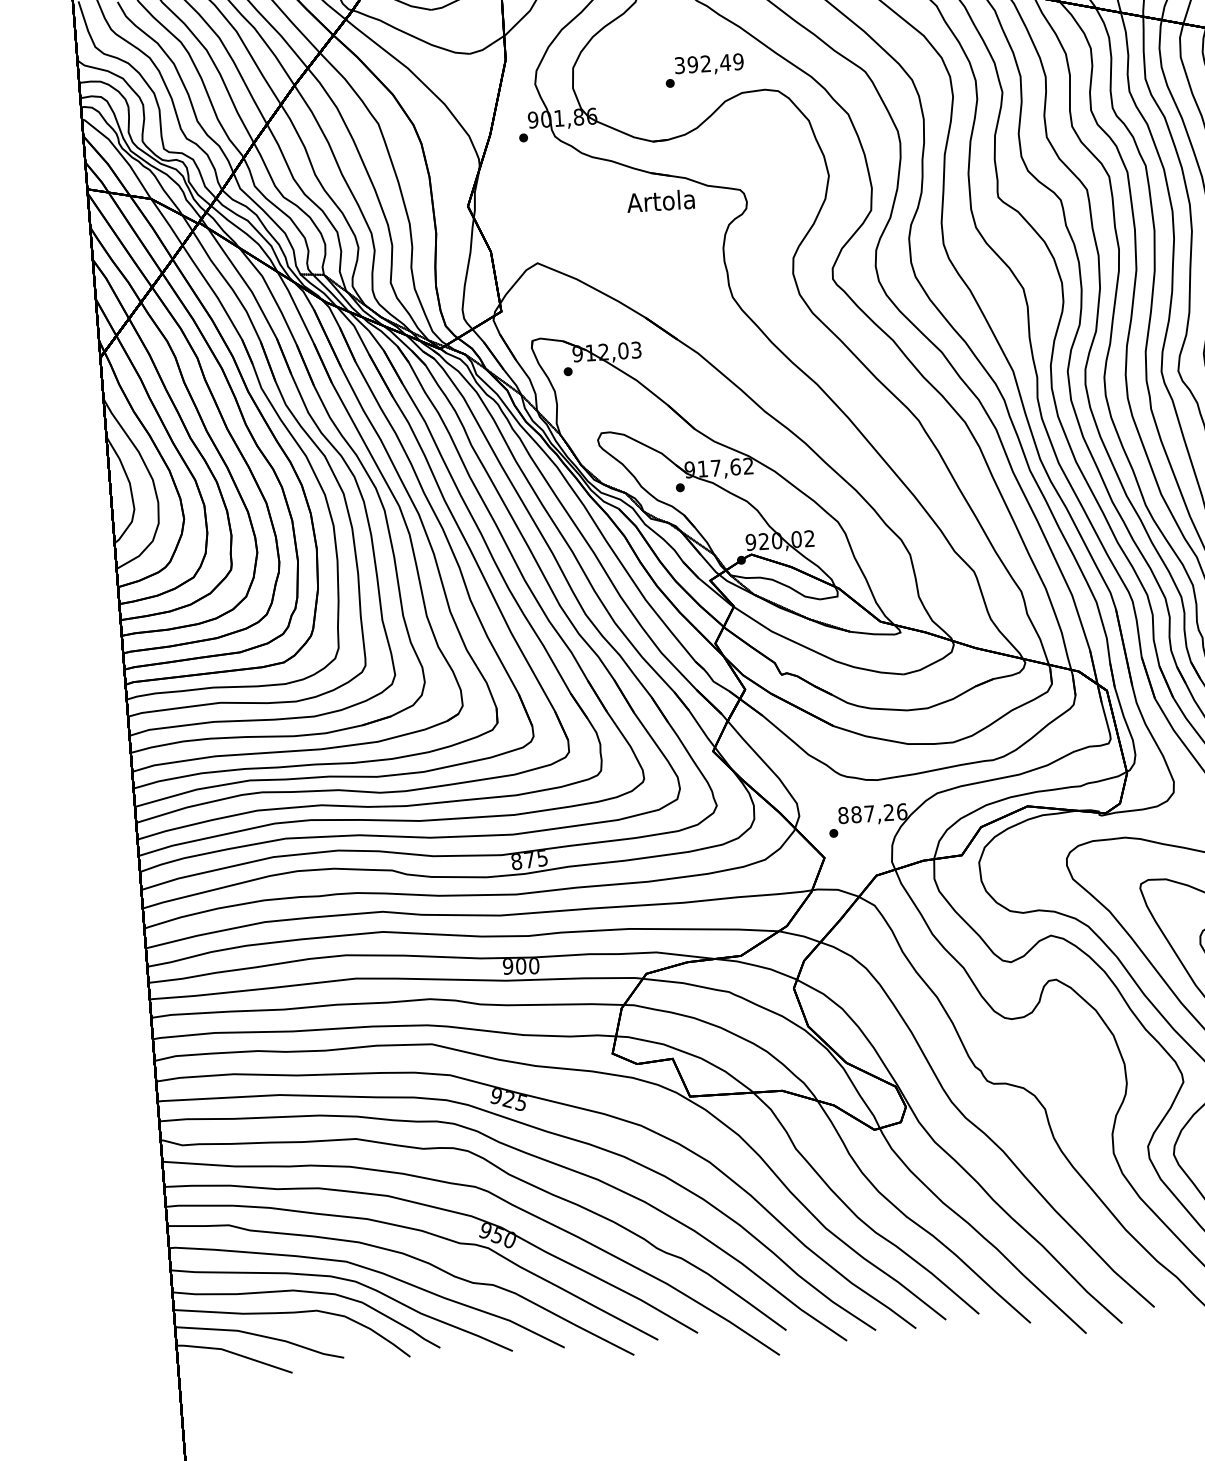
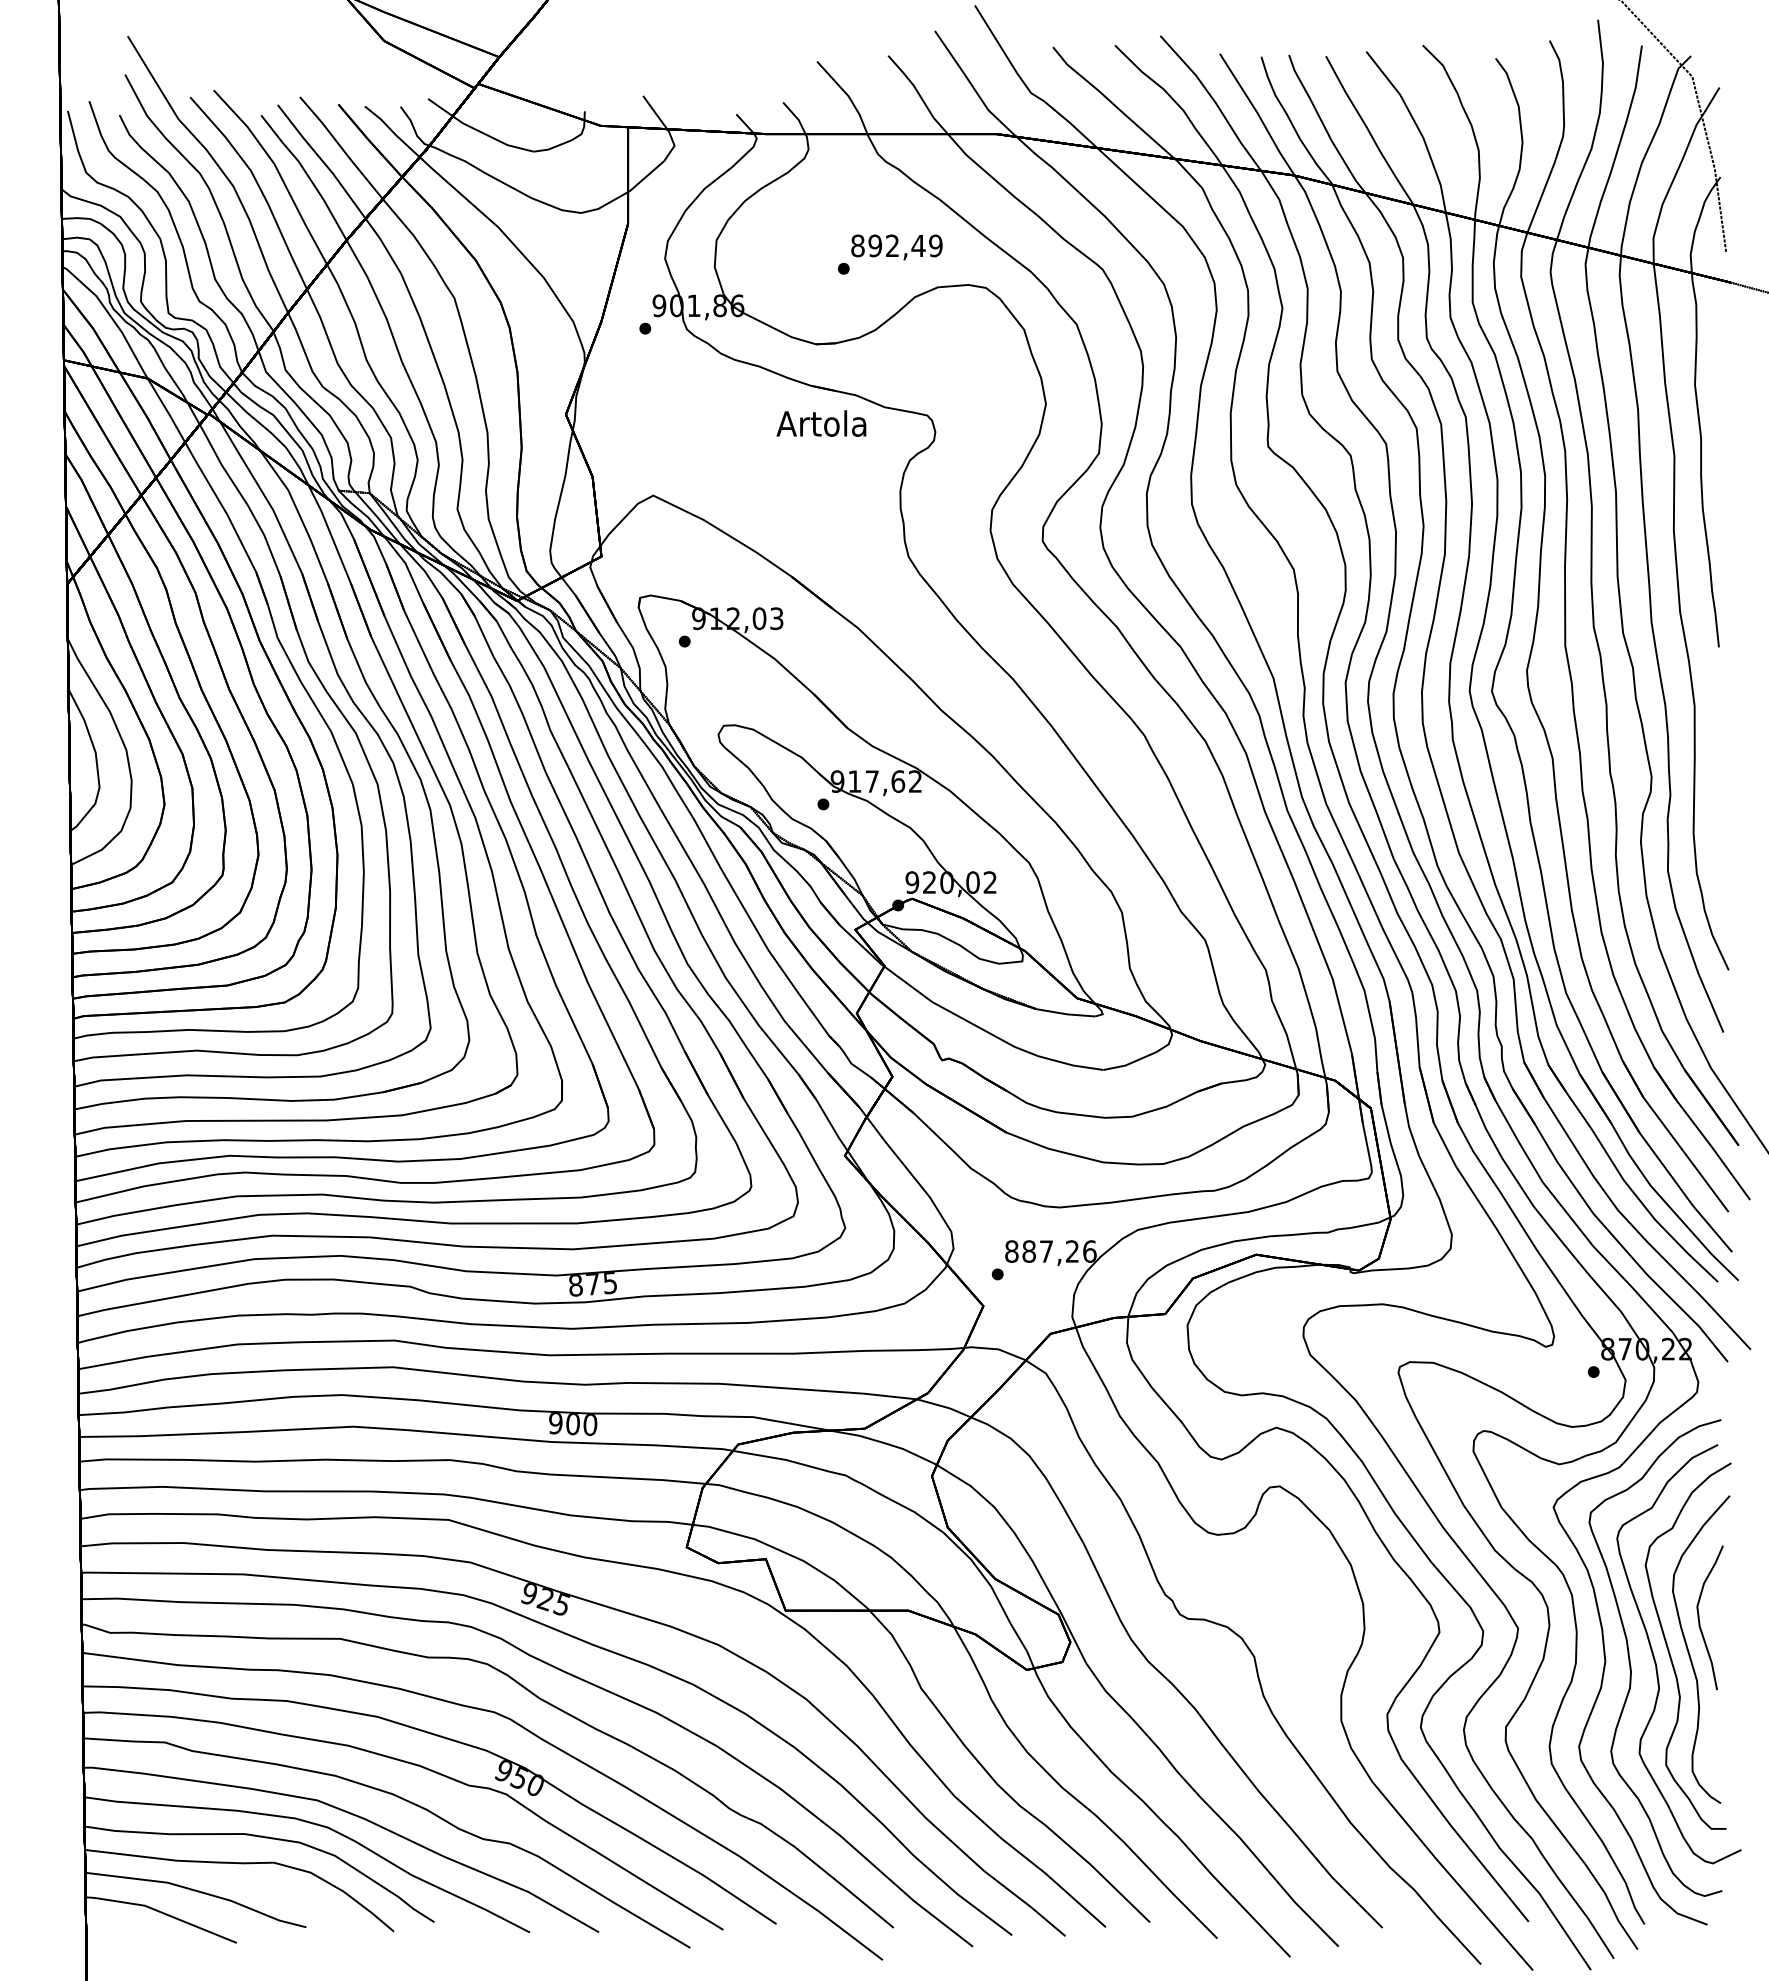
text: (679, 65) -> (857, 245), 392,49 -> 892,49

